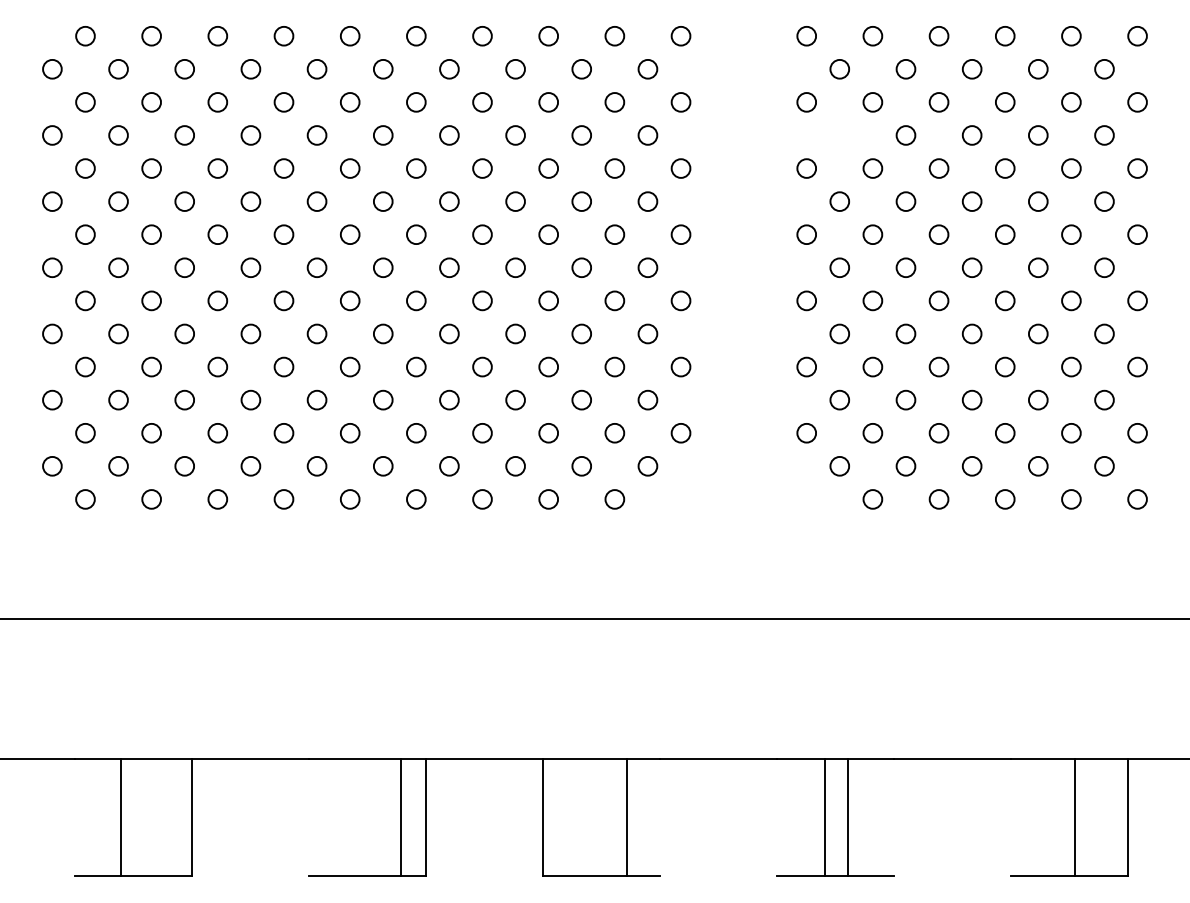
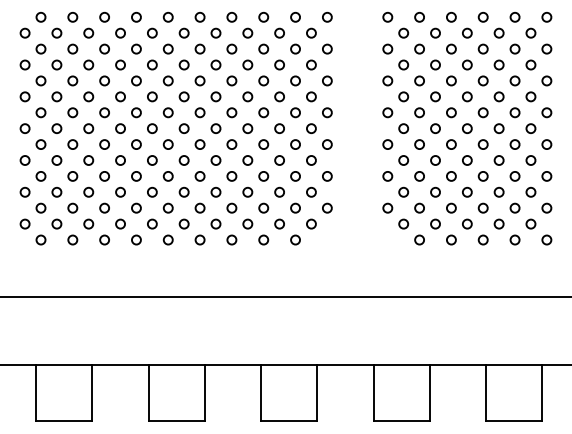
circle: (839, 134) -> (403, 64), added
line: (121, 816) -> (36, 392), moved
line: (400, 816) -> (148, 392), moved
line: (627, 816) -> (317, 392), moved
line: (824, 816) -> (373, 392), moved
line: (847, 816) -> (429, 392), moved
line: (1076, 816) -> (486, 392), moved

